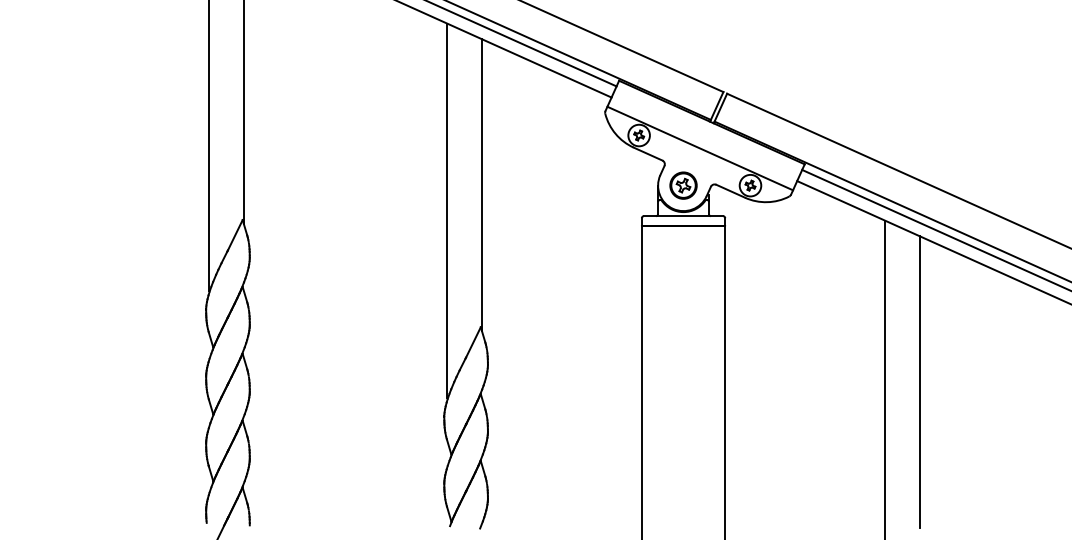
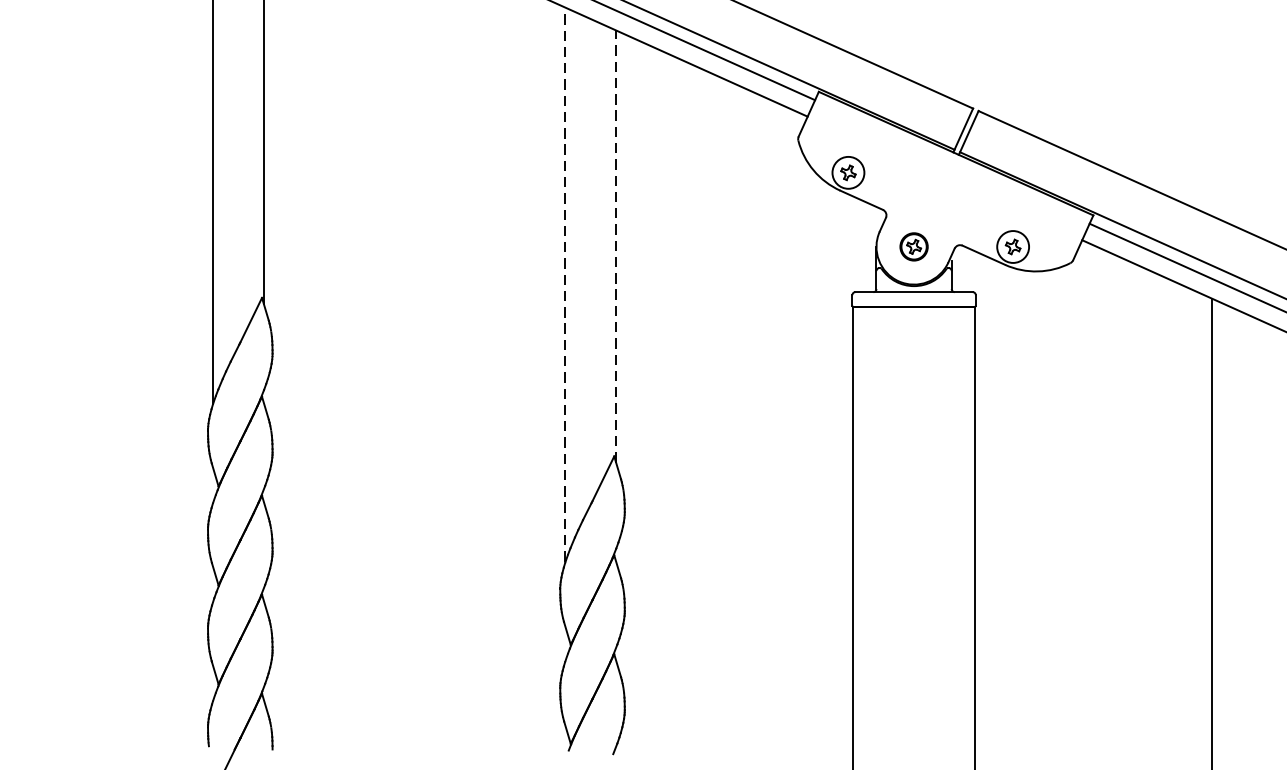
line: (700, 148) -> (939, 192), removed
line: (482, 184) -> (616, 245), solid -> dashed
part: (683, 185) -> (914, 246), size x0.7
line: (447, 210) -> (564, 283), solid -> dashed
line: (919, 382) -> (1263, 538), removed

